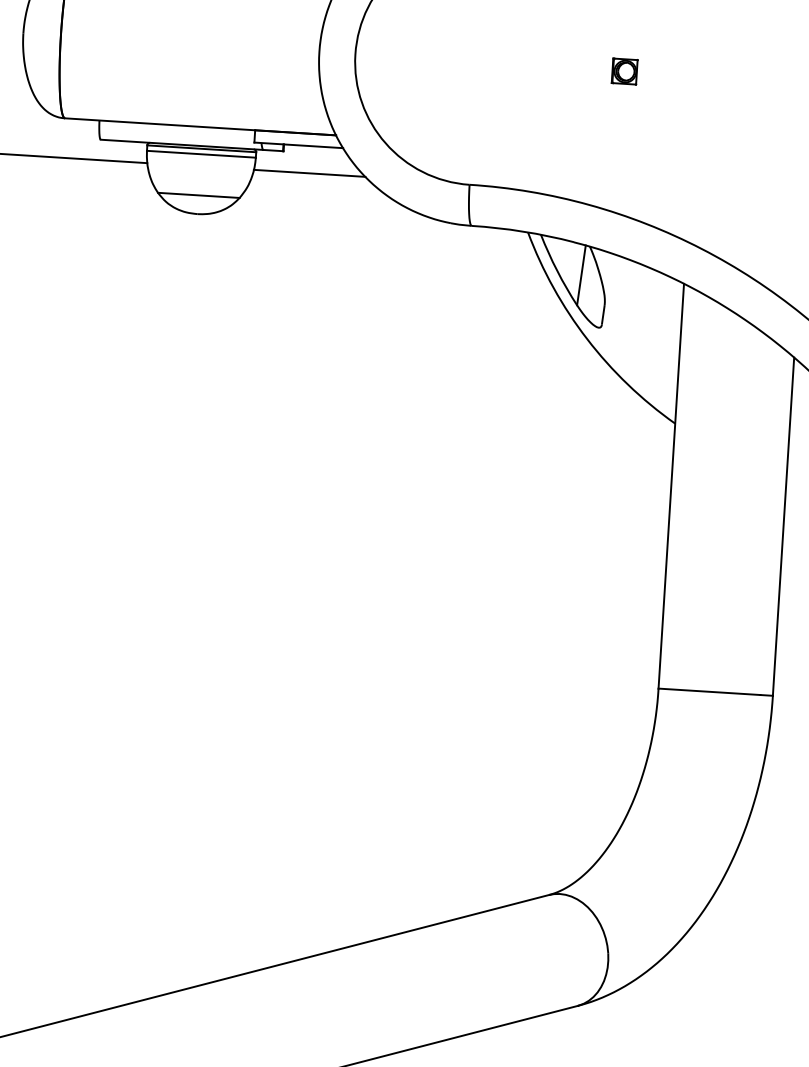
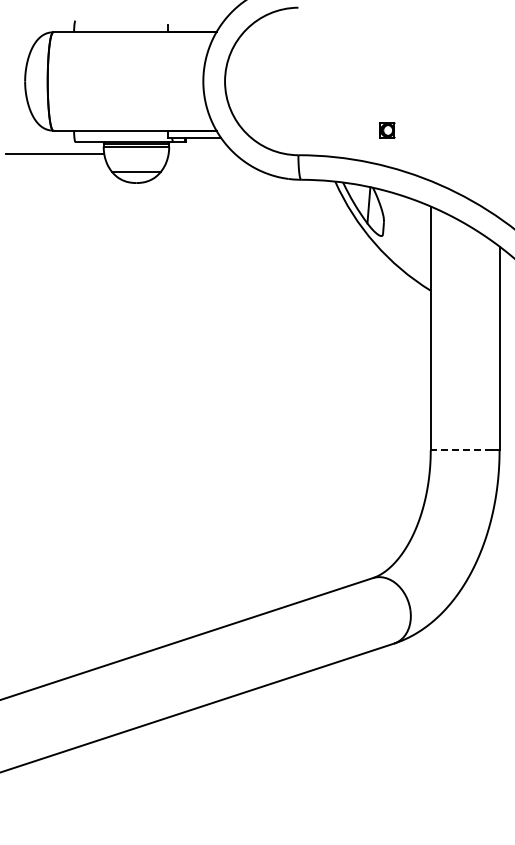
part: (625, 71) -> (387, 130), moved
line: (308, 173) -> (201, 154), removed
line: (709, 692) -> (461, 450), solid -> dashed

